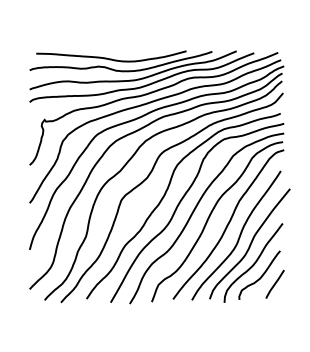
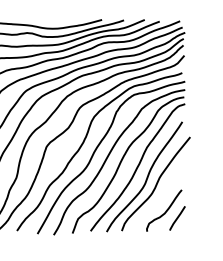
curve: (254, 262) -> (159, 199), removed

